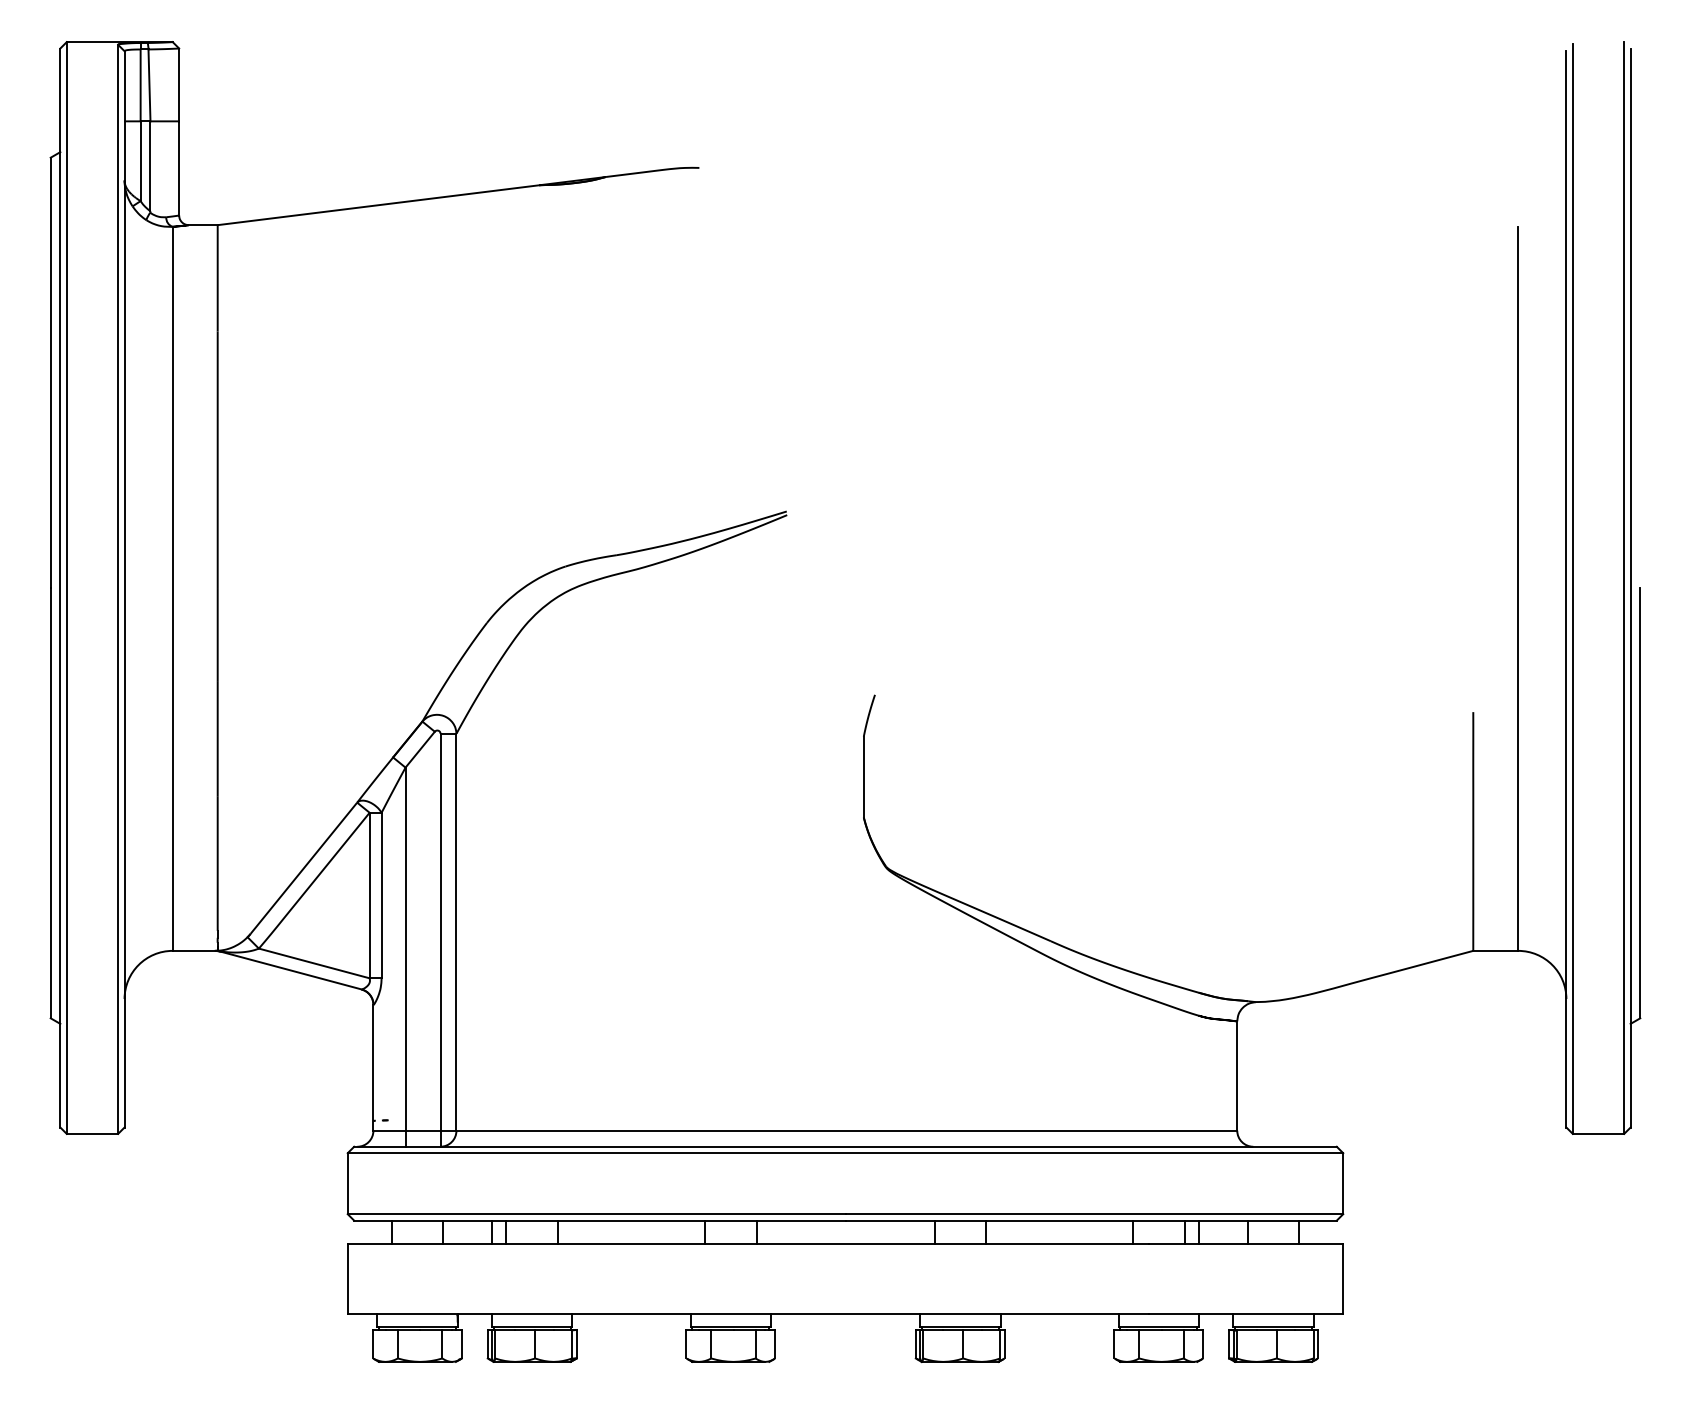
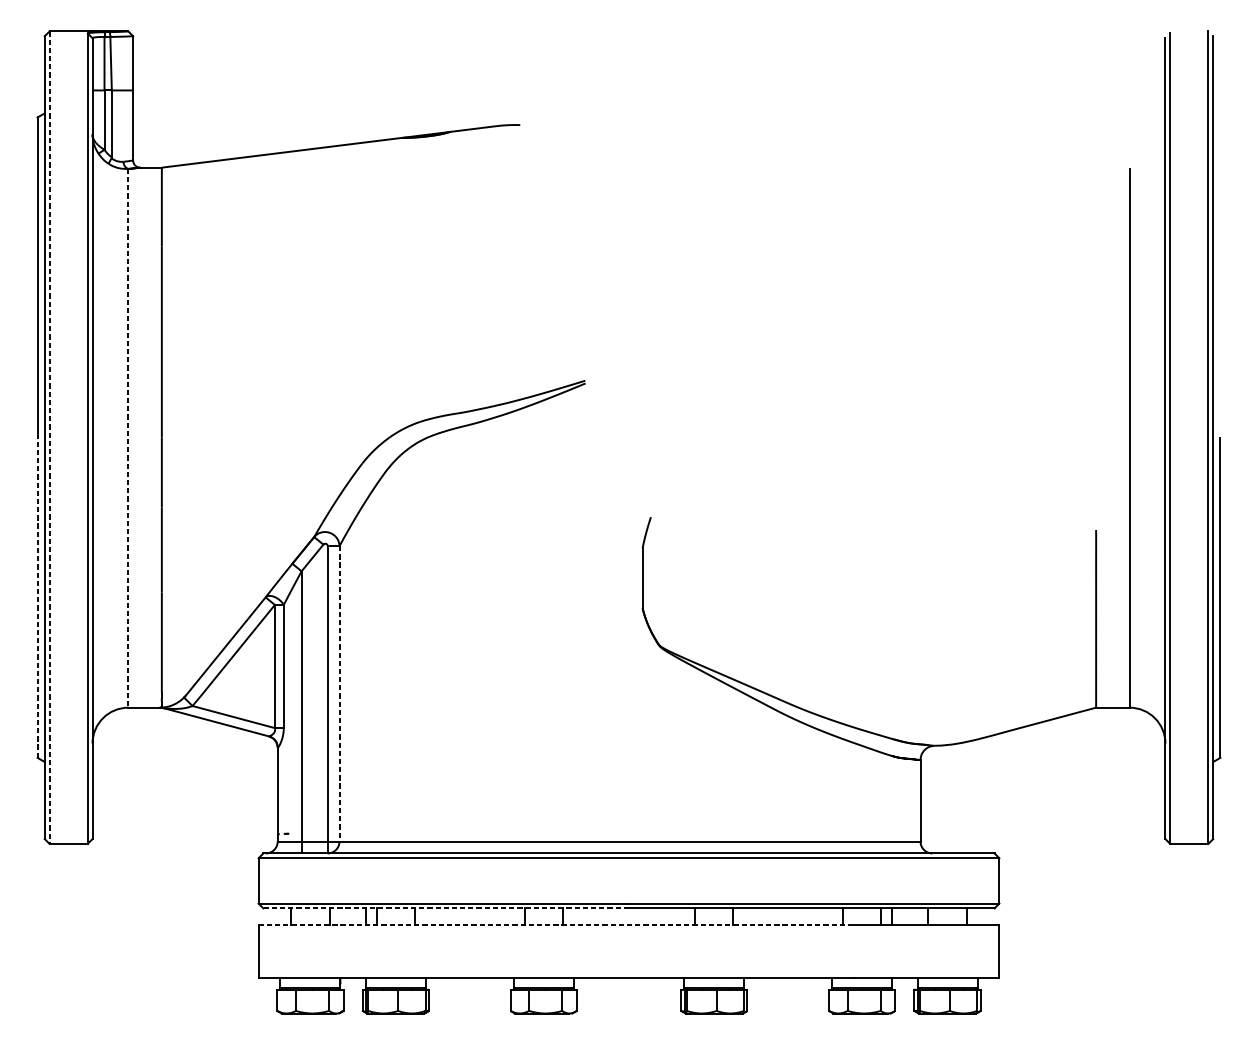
line: (66, 588) -> (49, 438), solid -> dashed
line: (172, 589) -> (128, 438), solid -> dashed
line: (50, 802) -> (37, 597), solid -> dashed
line: (456, 932) -> (339, 694), solid -> dashed
line: (599, 1220) -> (445, 908), solid -> dashed
line: (748, 1243) -> (556, 925), solid -> dashed

